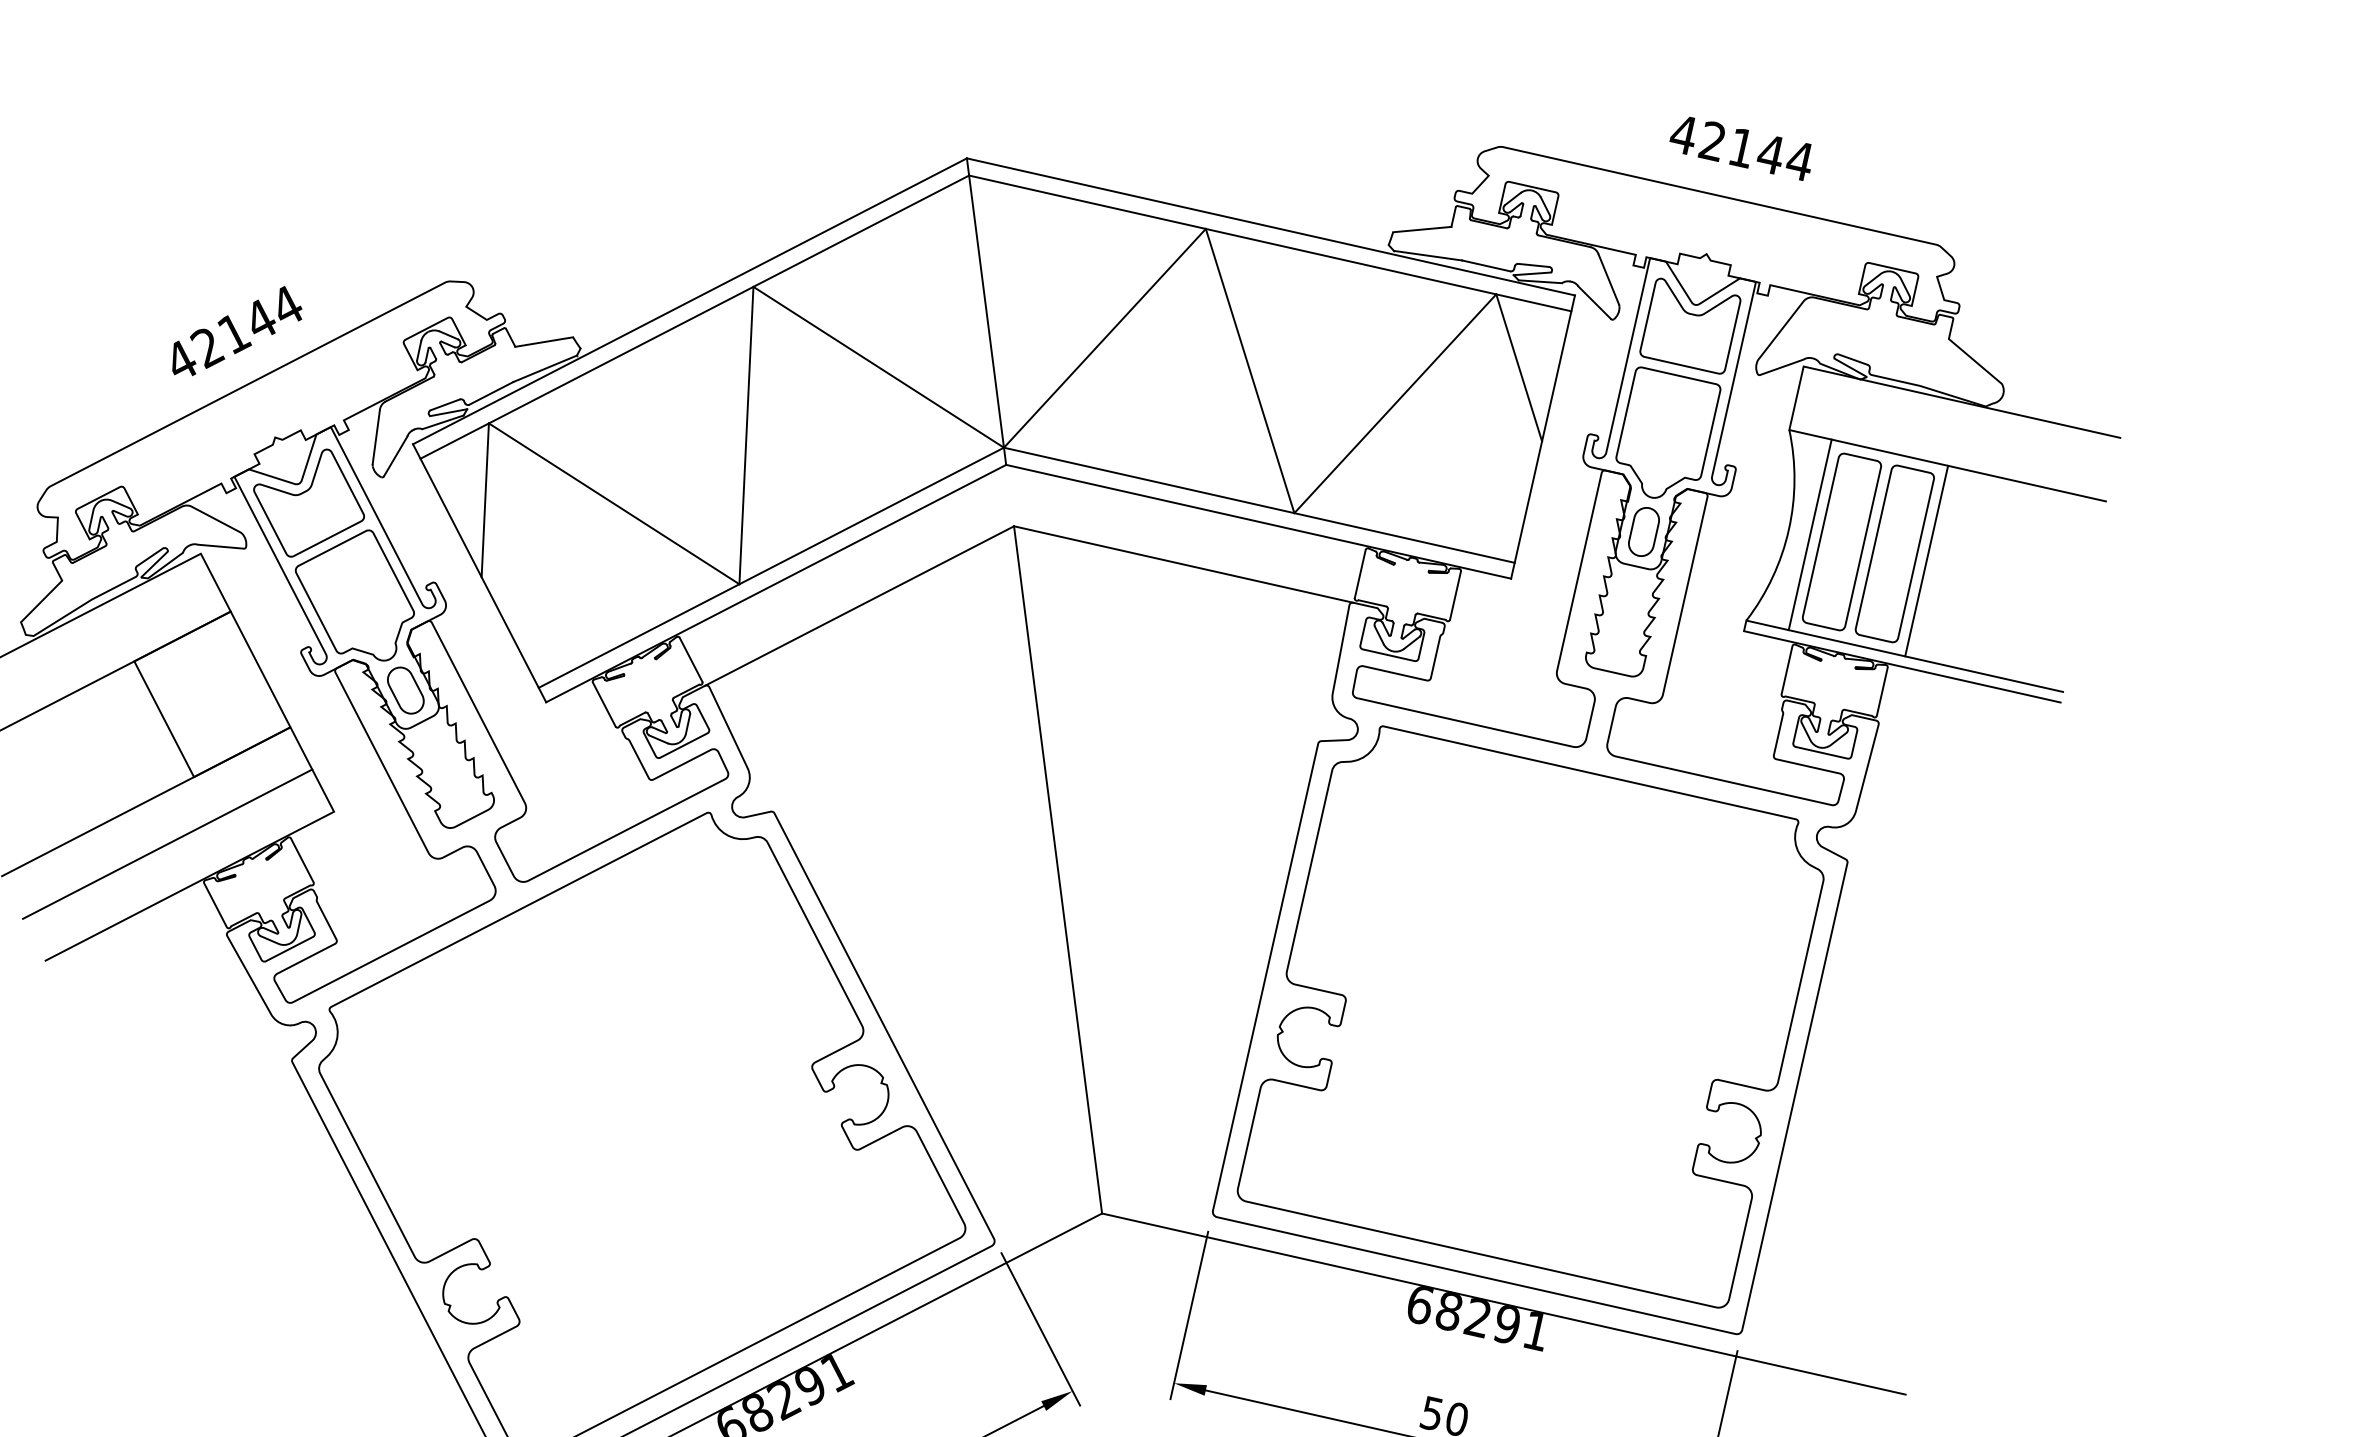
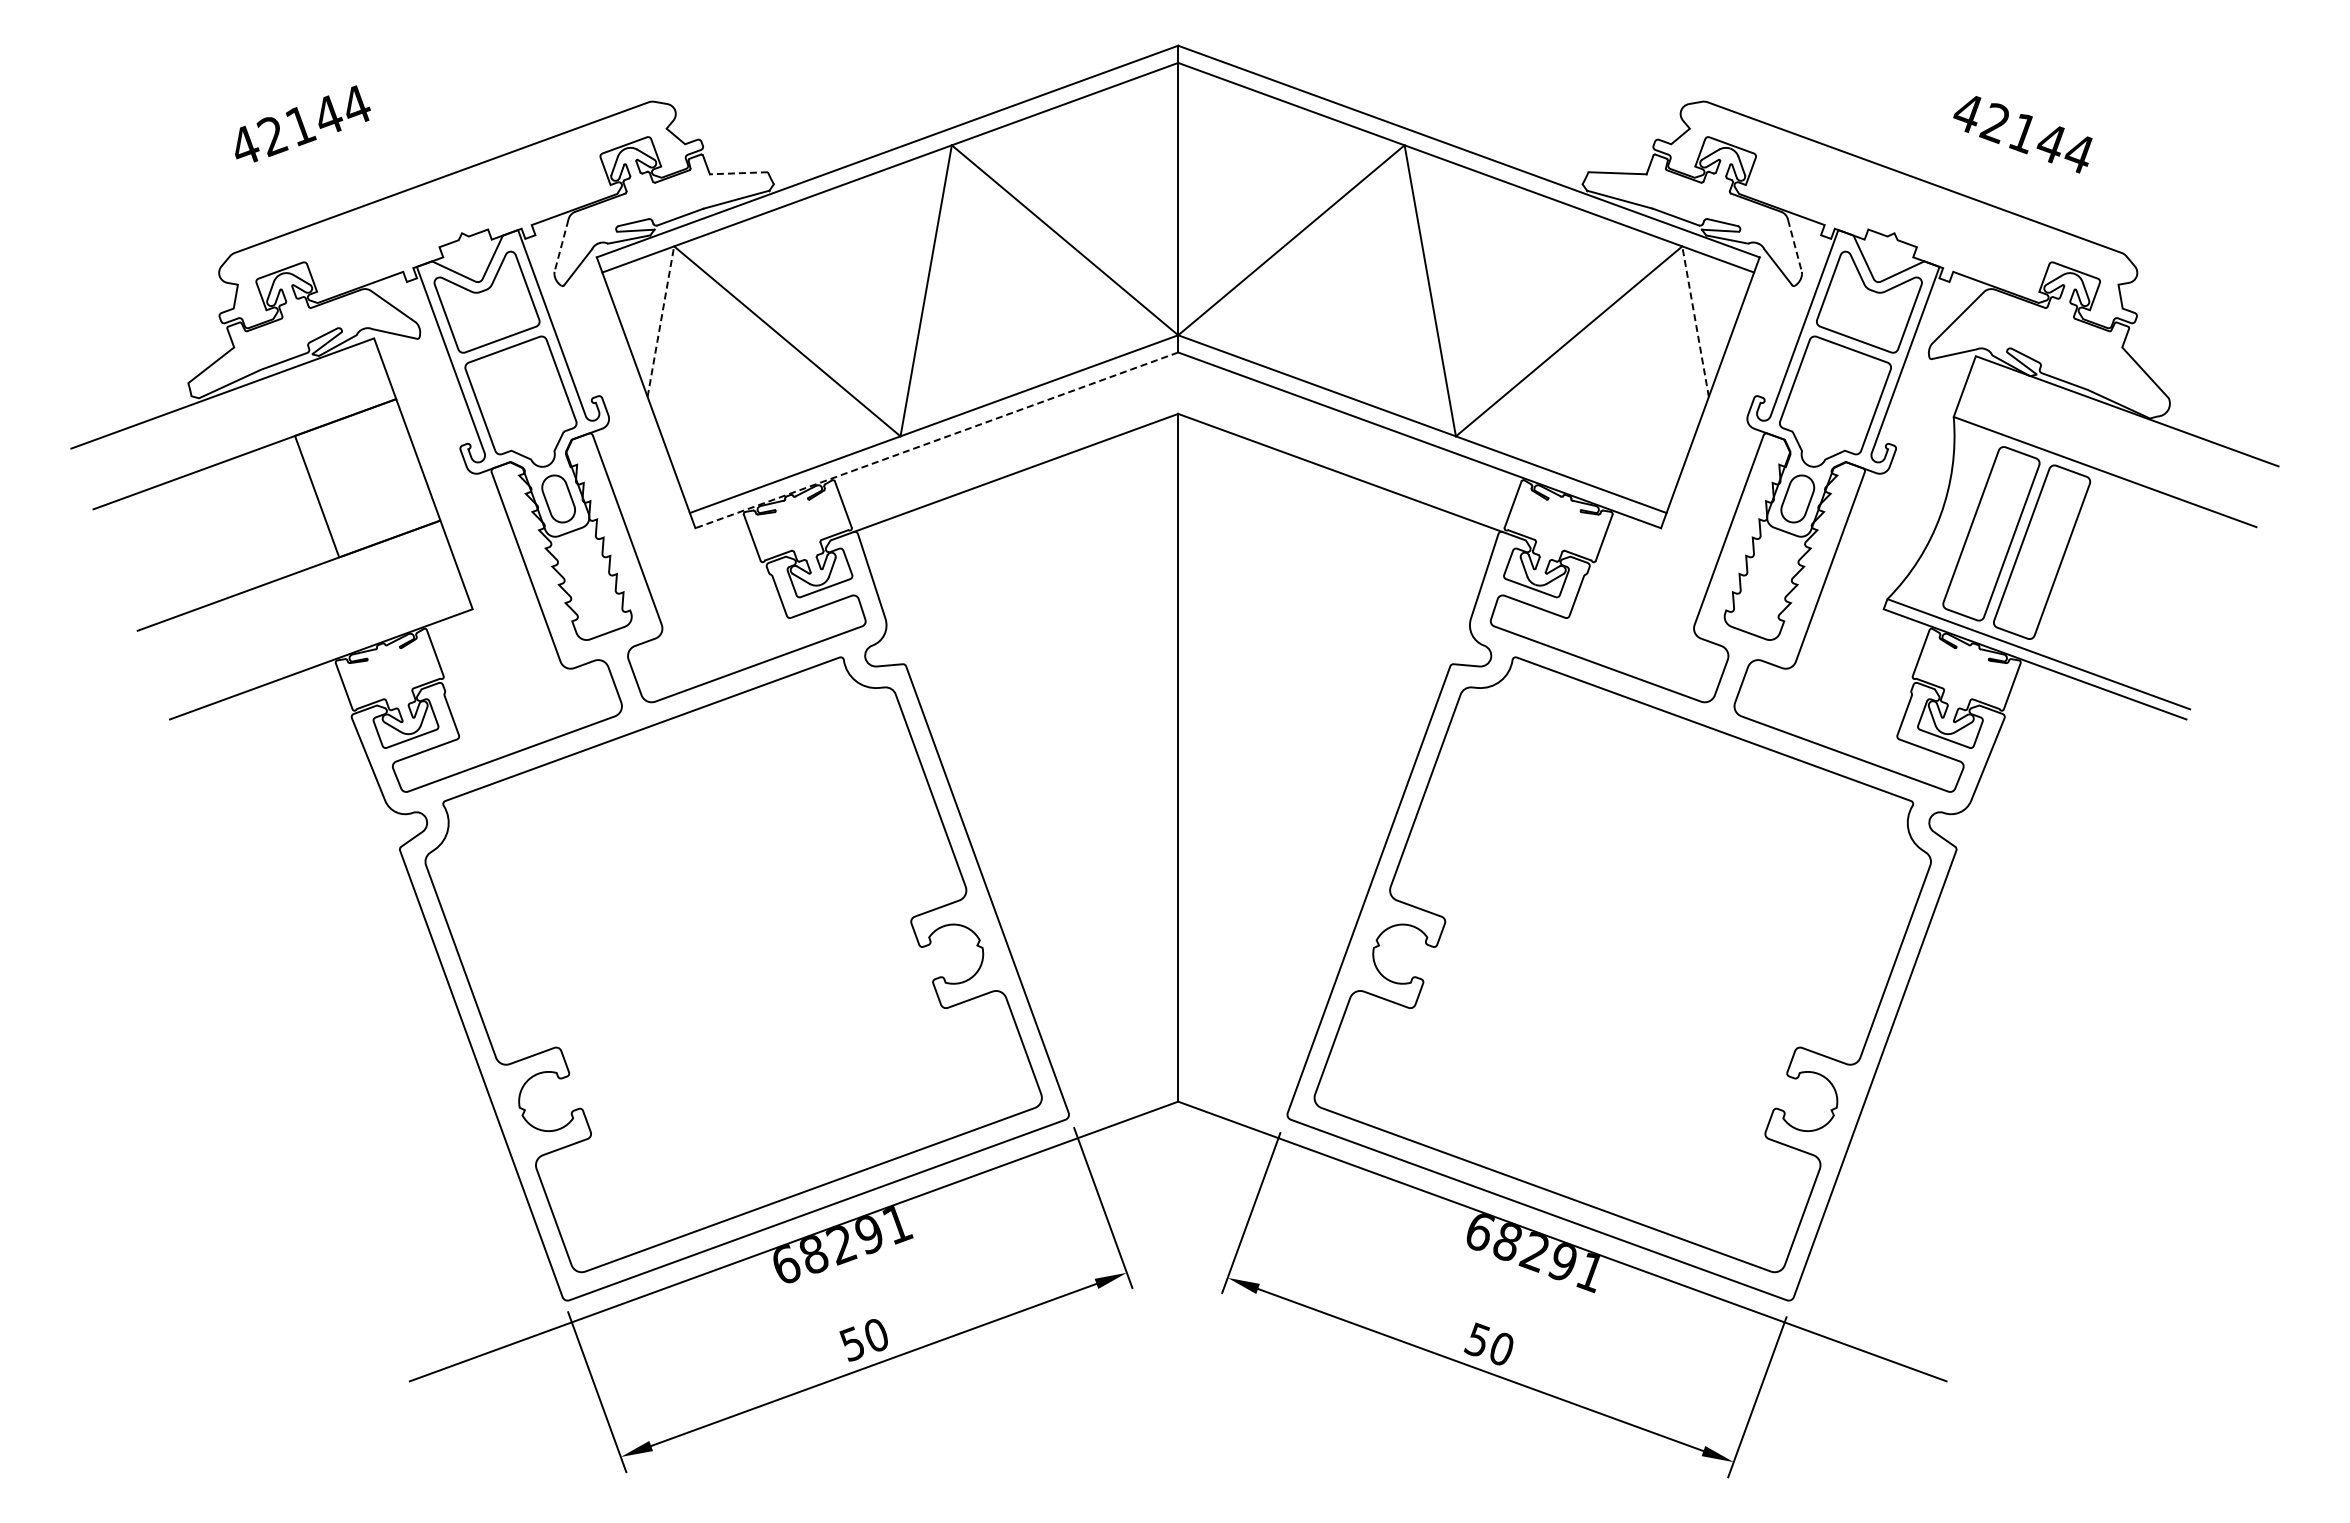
text: (1740, 149) -> (2022, 134), moved
line: (1608, 279) -> (1794, 245), solid -> dashed
text: (235, 331) -> (302, 123), moved
line: (543, 342) -> (738, 173), solid -> dashed
line: (1519, 367) -> (1695, 321), solid -> dashed
line: (376, 436) -> (561, 245), solid -> dashed
line: (484, 500) -> (660, 321), solid -> dashed
line: (1809, 534) -> (1960, 522), removed
line: (1926, 561) -> (2072, 563), removed
line: (775, 583) -> (936, 440), solid -> dashed
line: (167, 843) -> (304, 619), removed

